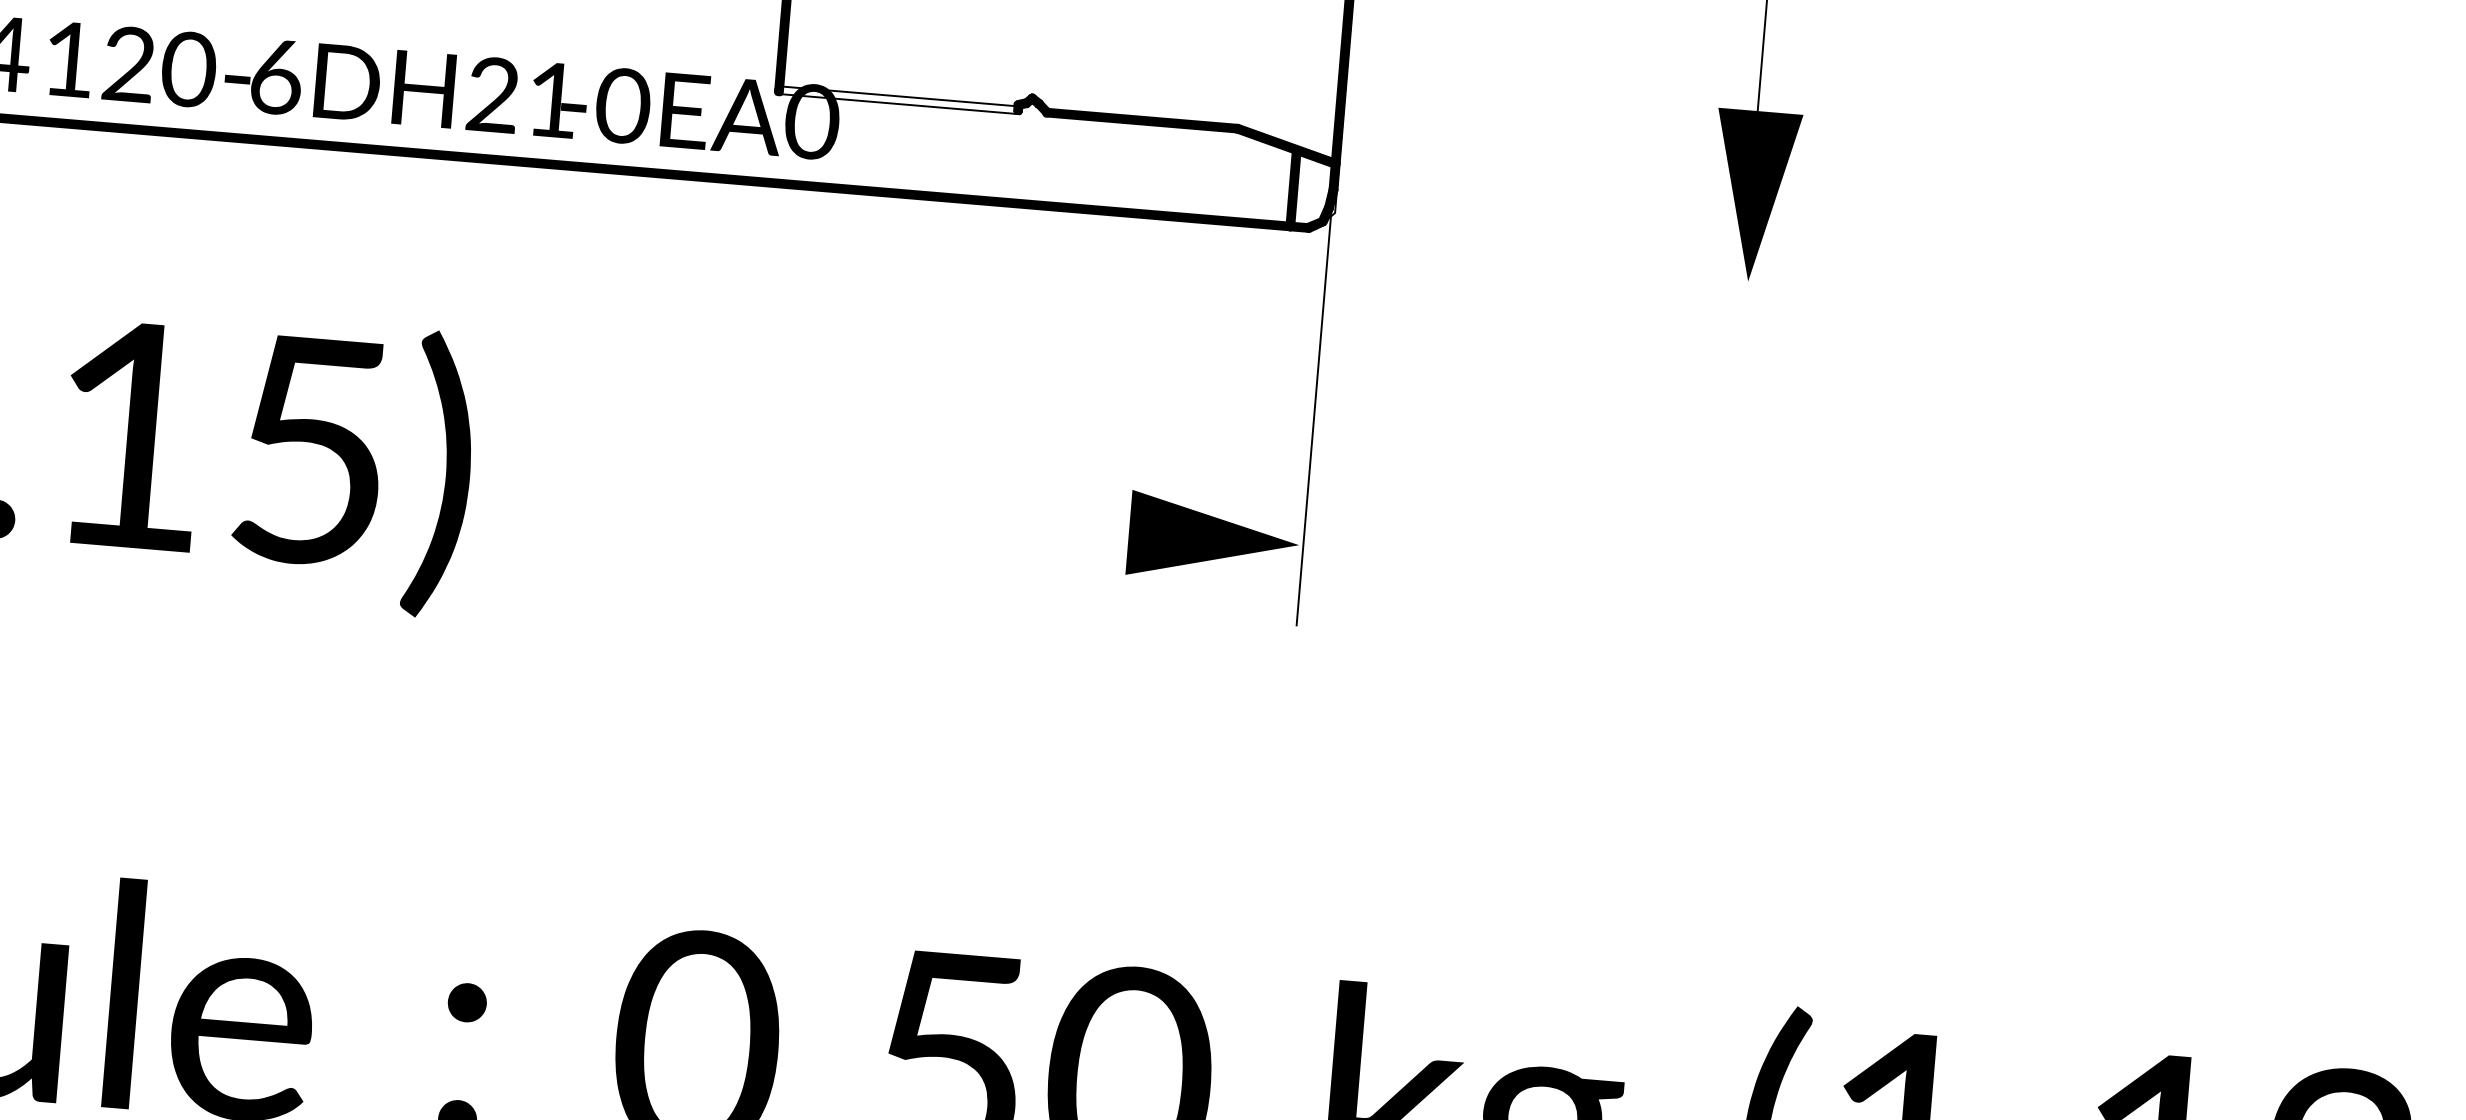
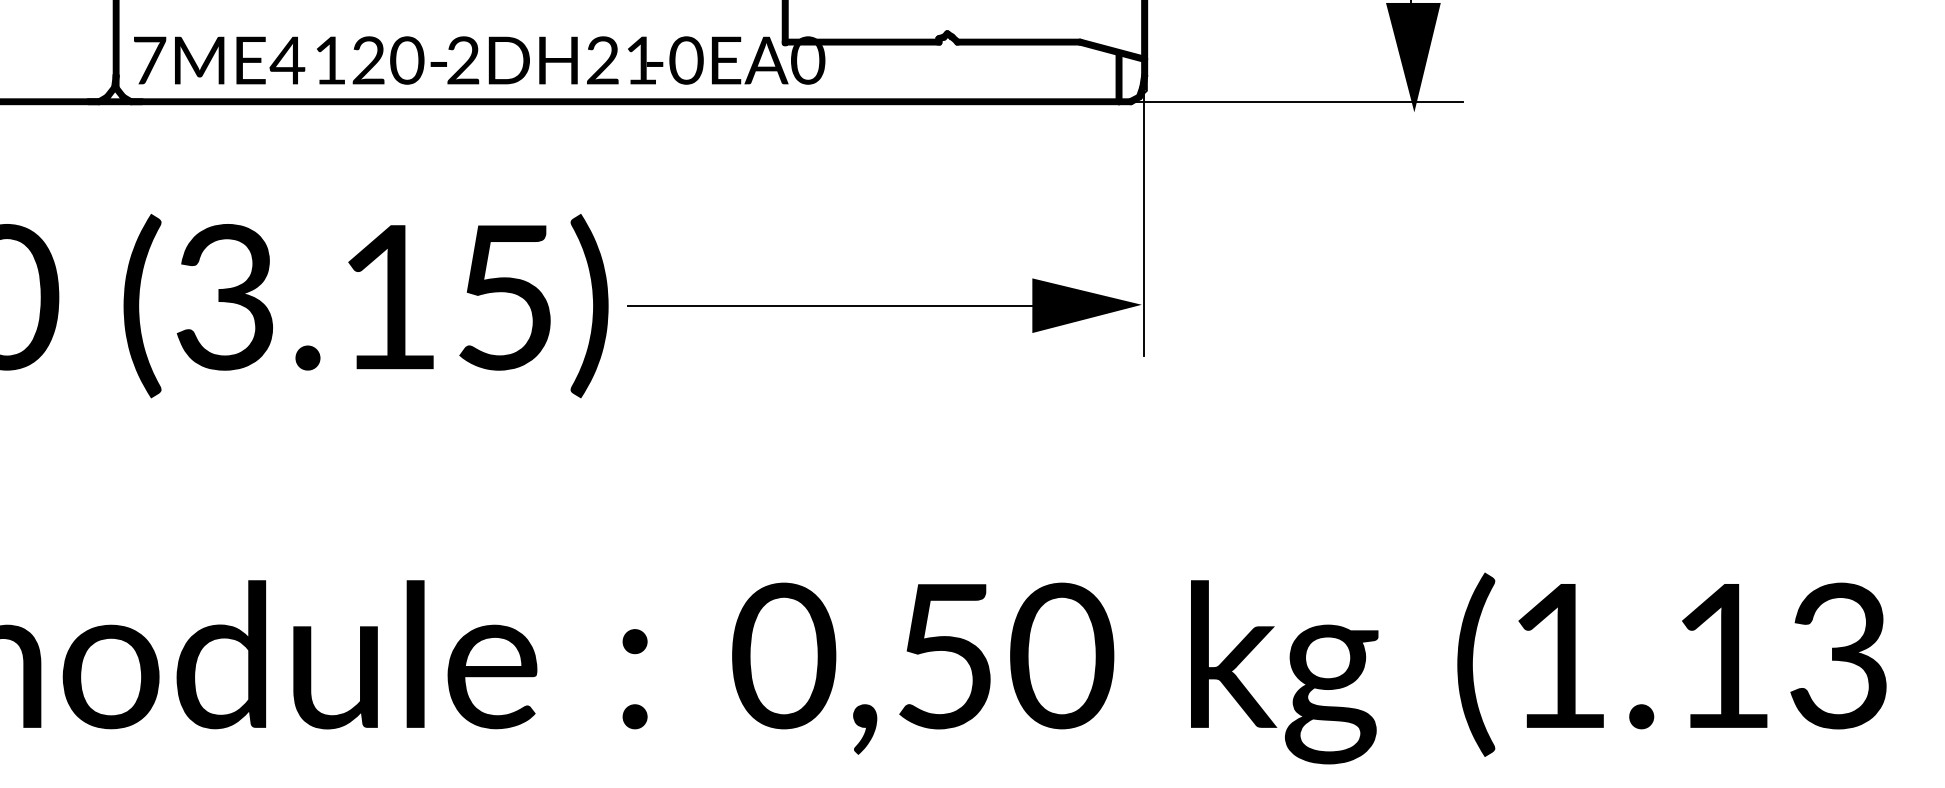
text: (276, 76) -> (463, 60), 6DH21 -> 2DH21
fill: (897, 99) -> (861, 41), added
line: (1556, 248) -> (1290, 101), added
line: (877, 510) -> (870, 305), added

